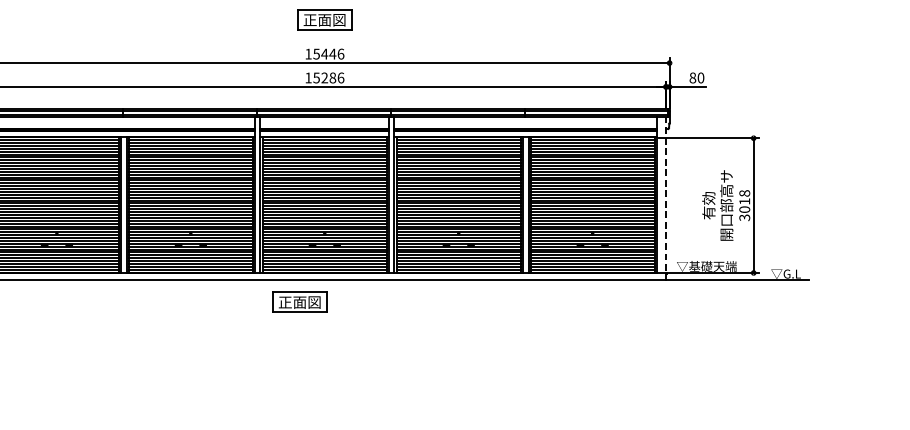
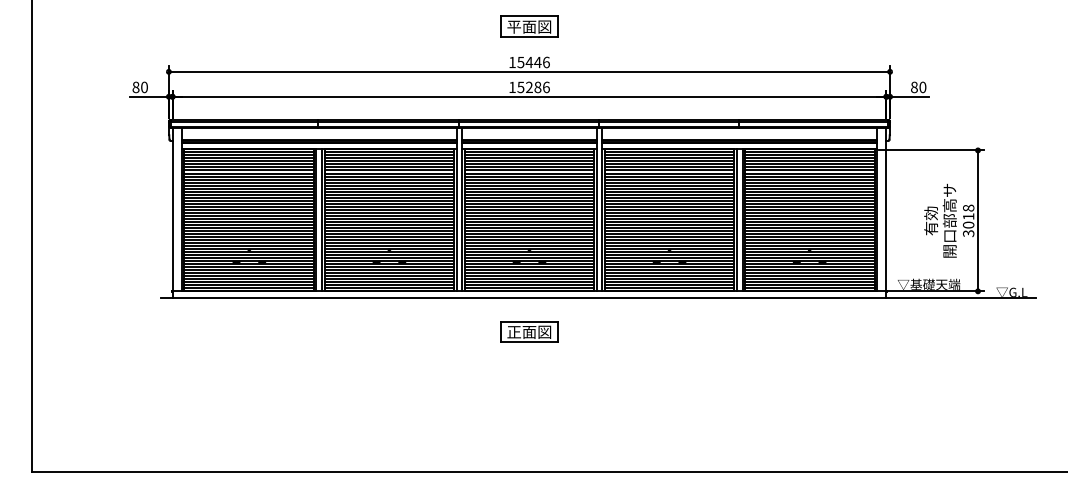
text: (310, 20) -> (514, 27), 正面図 -> 平面図
line: (666, 194) -> (886, 209), dashed -> solid
part: (299, 301) -> (529, 331), moved

